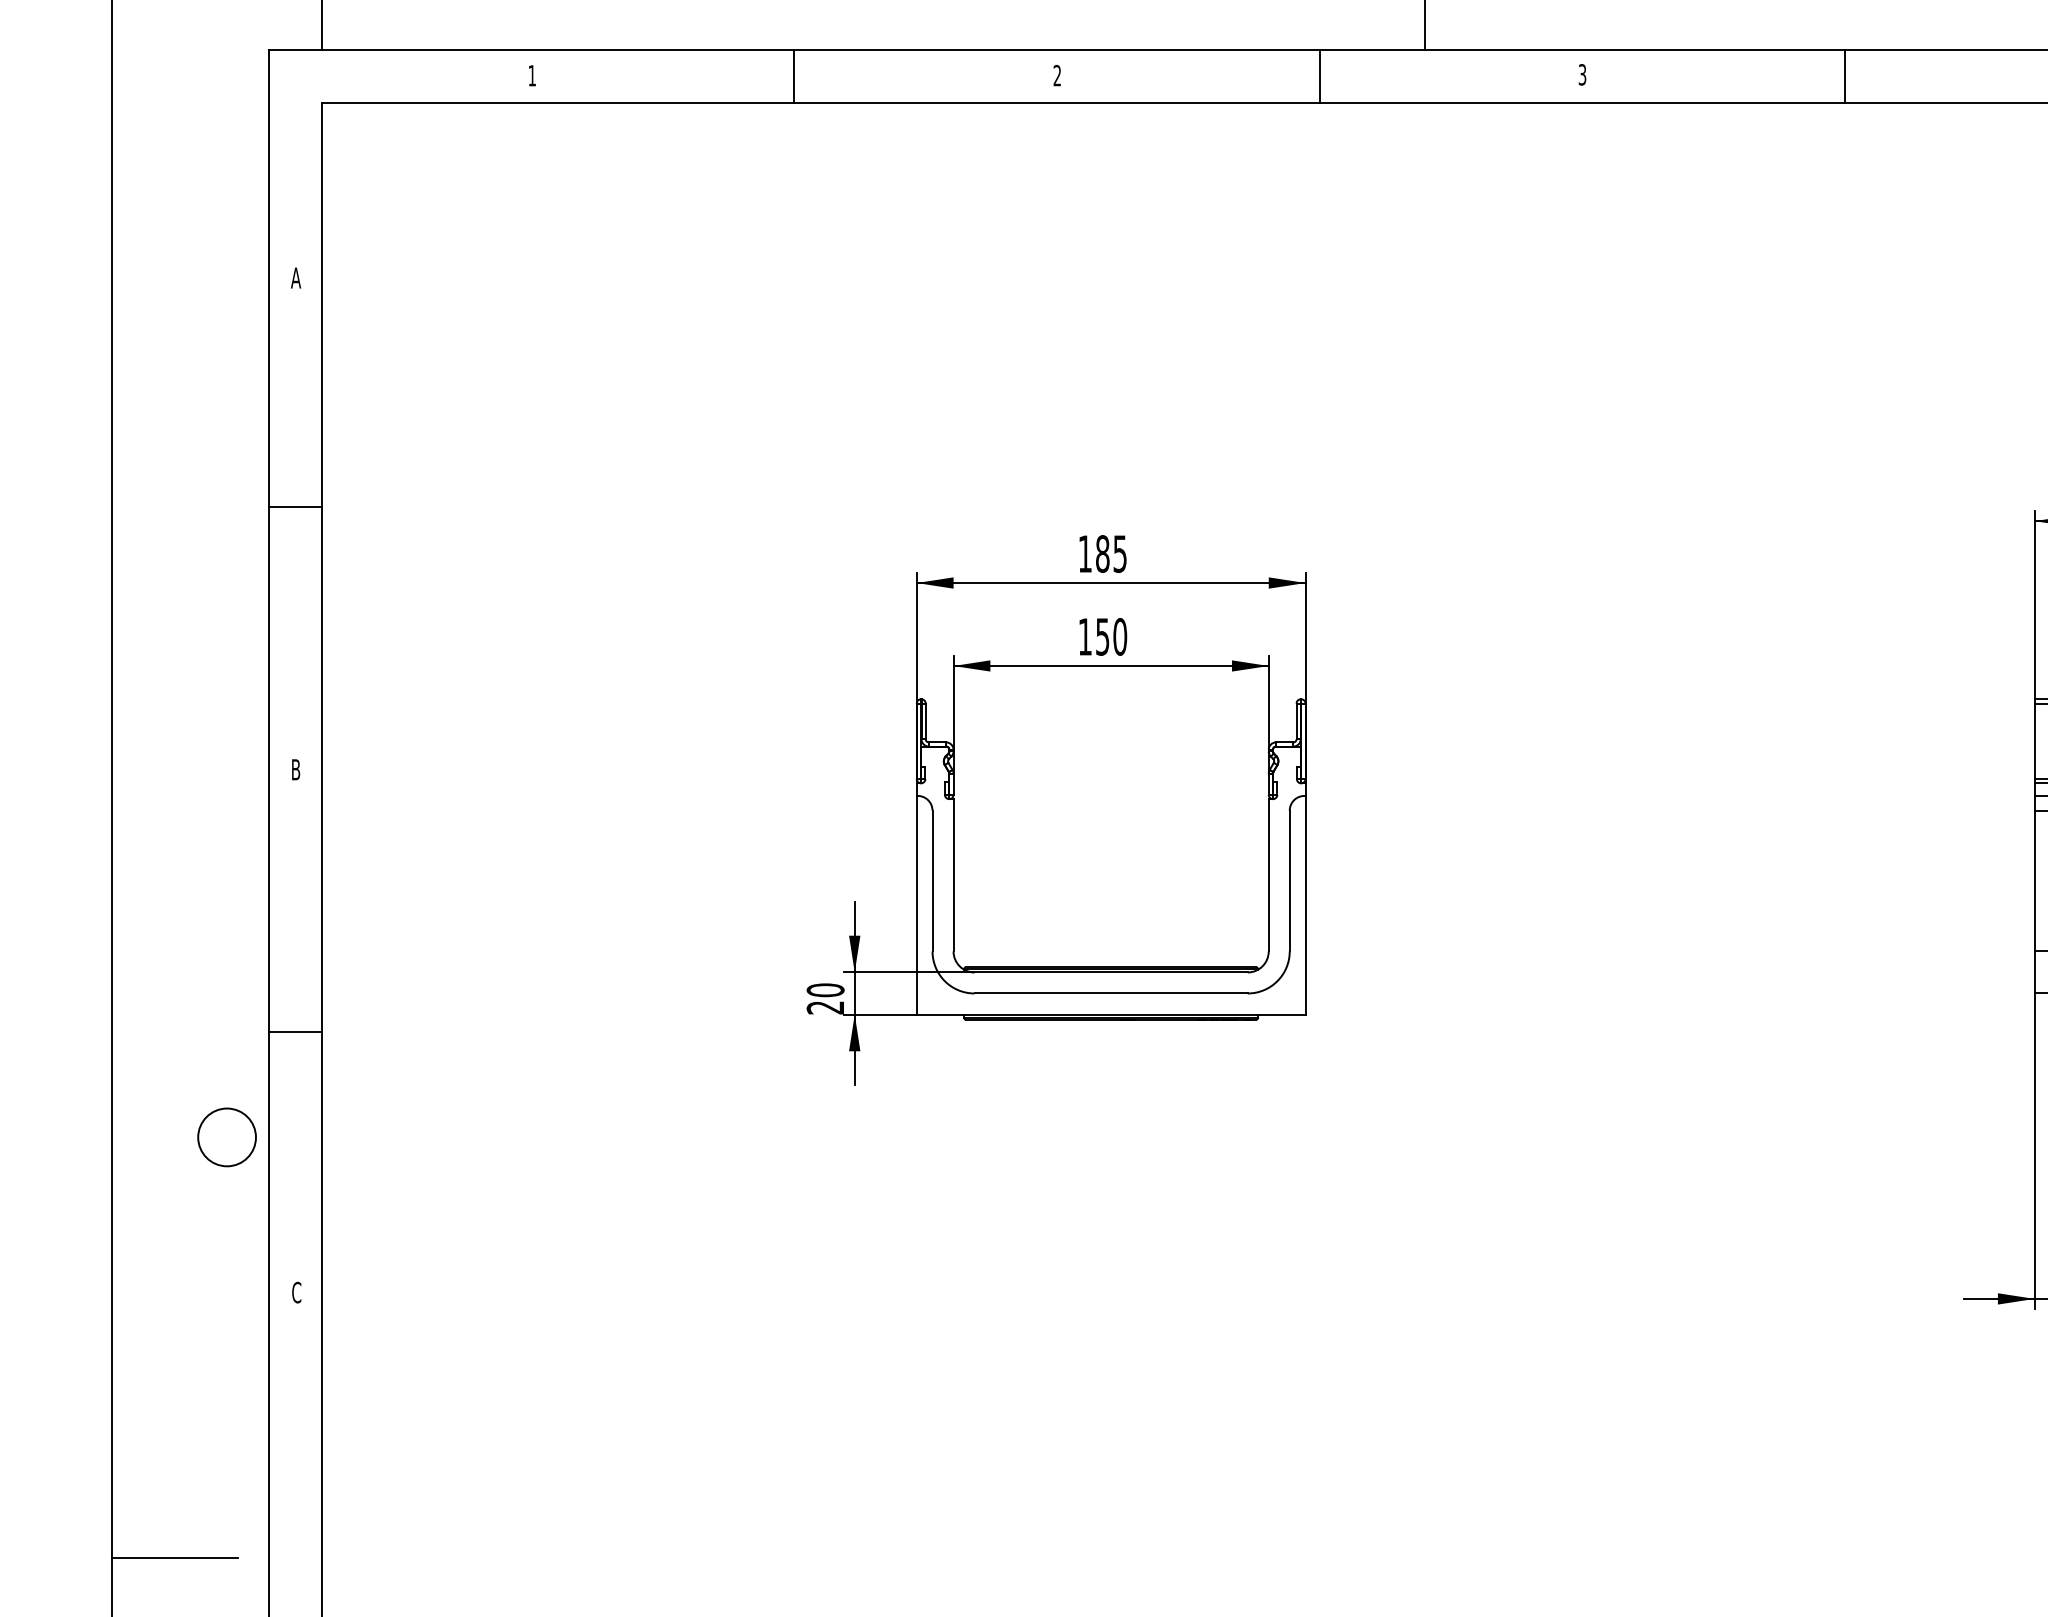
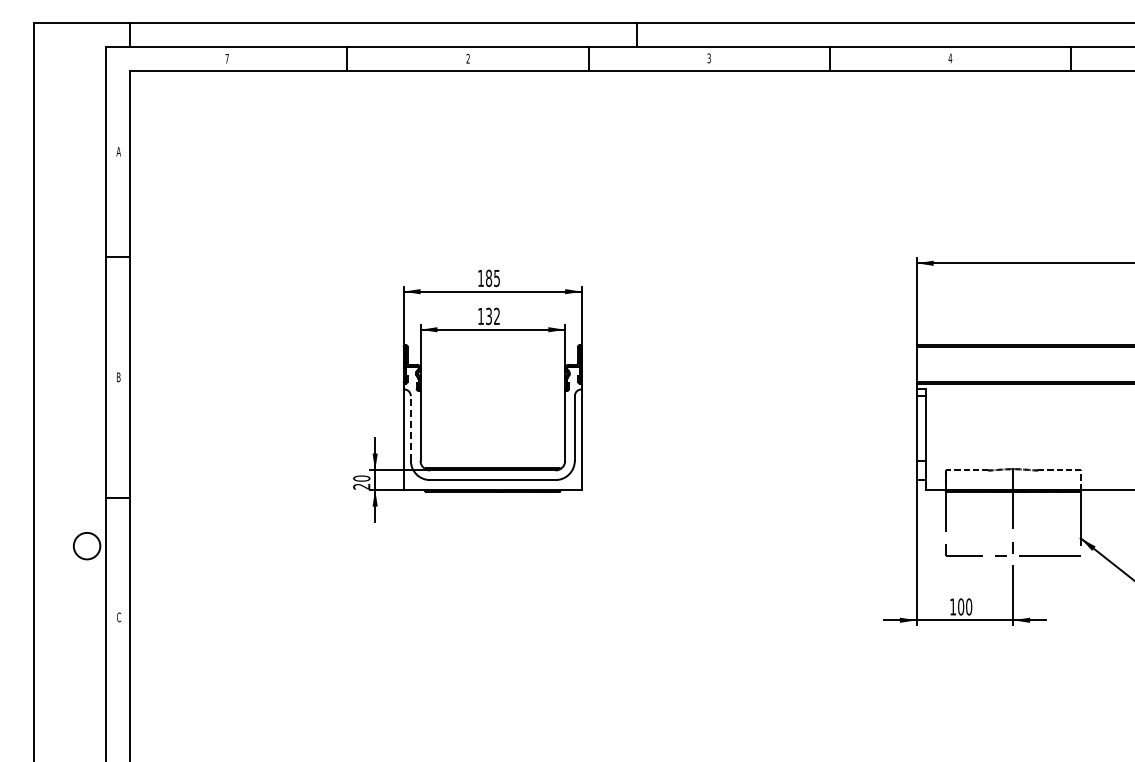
text: (530, 74) -> (226, 58), 1 -> 7
text: (1112, 637) -> (493, 316), 150 -> 132
line: (931, 878) -> (410, 427), solid -> dashed
line: (173, 1558) -> (62, 739), removed

